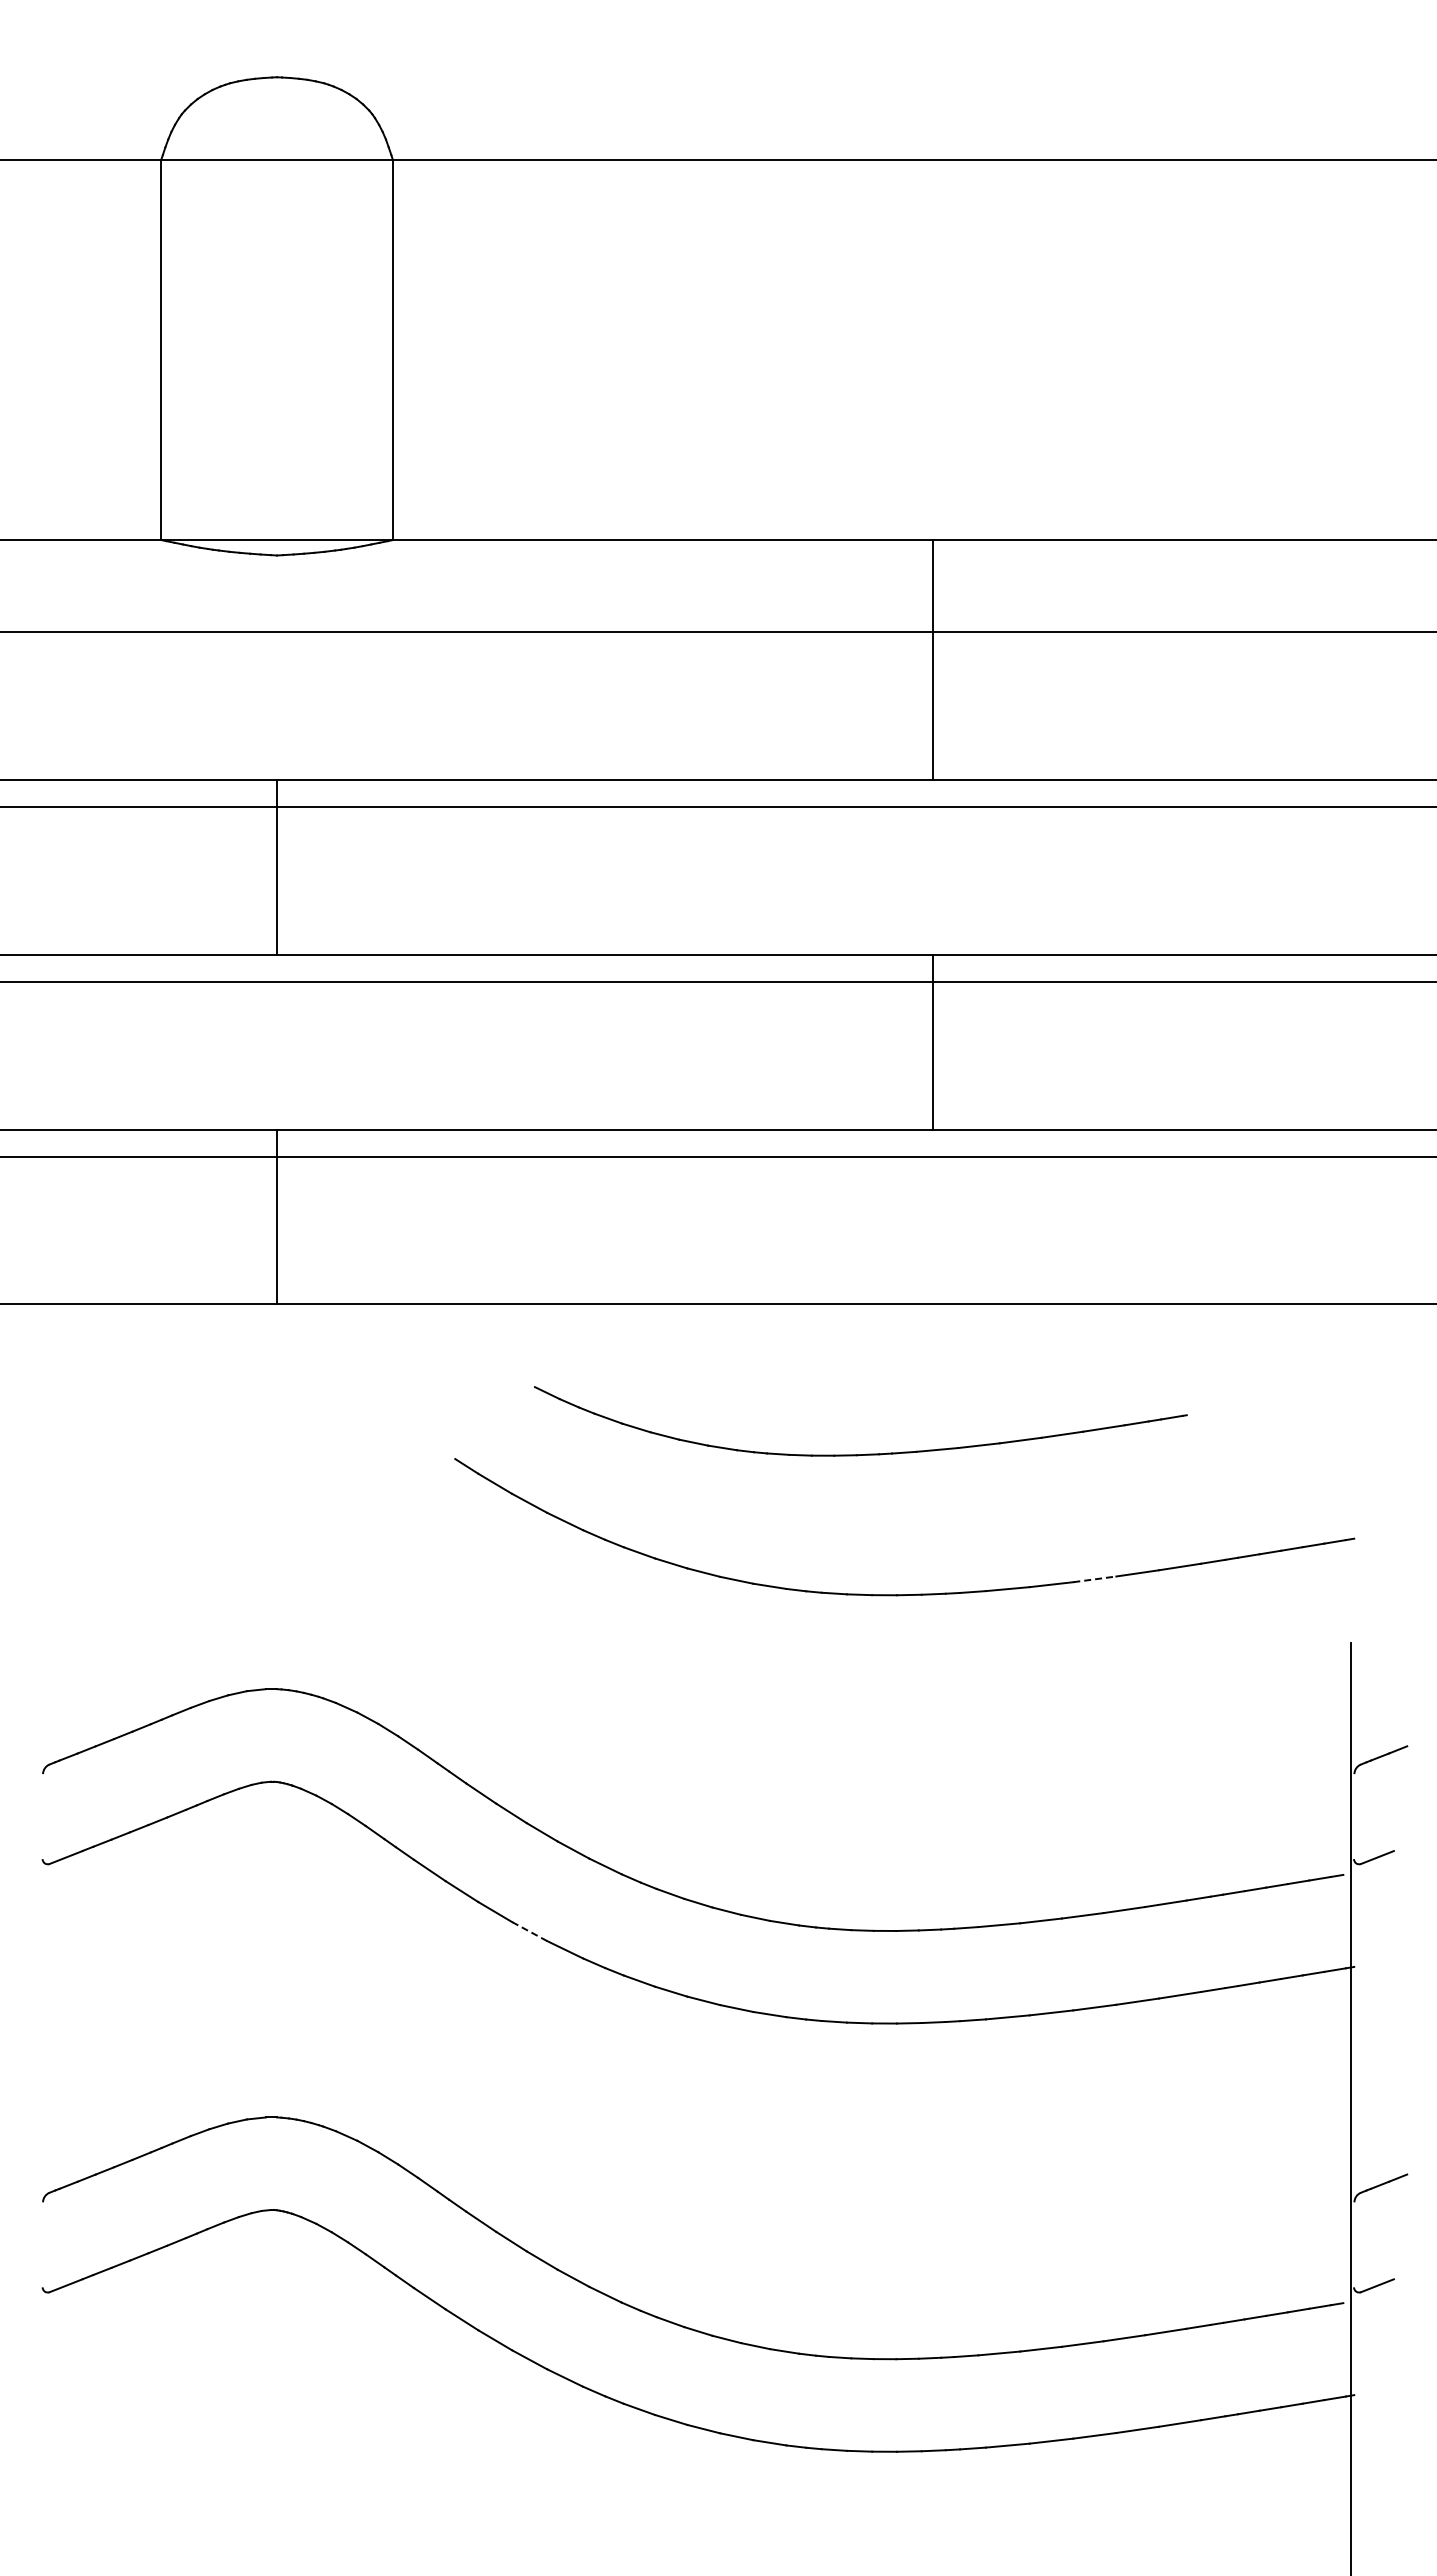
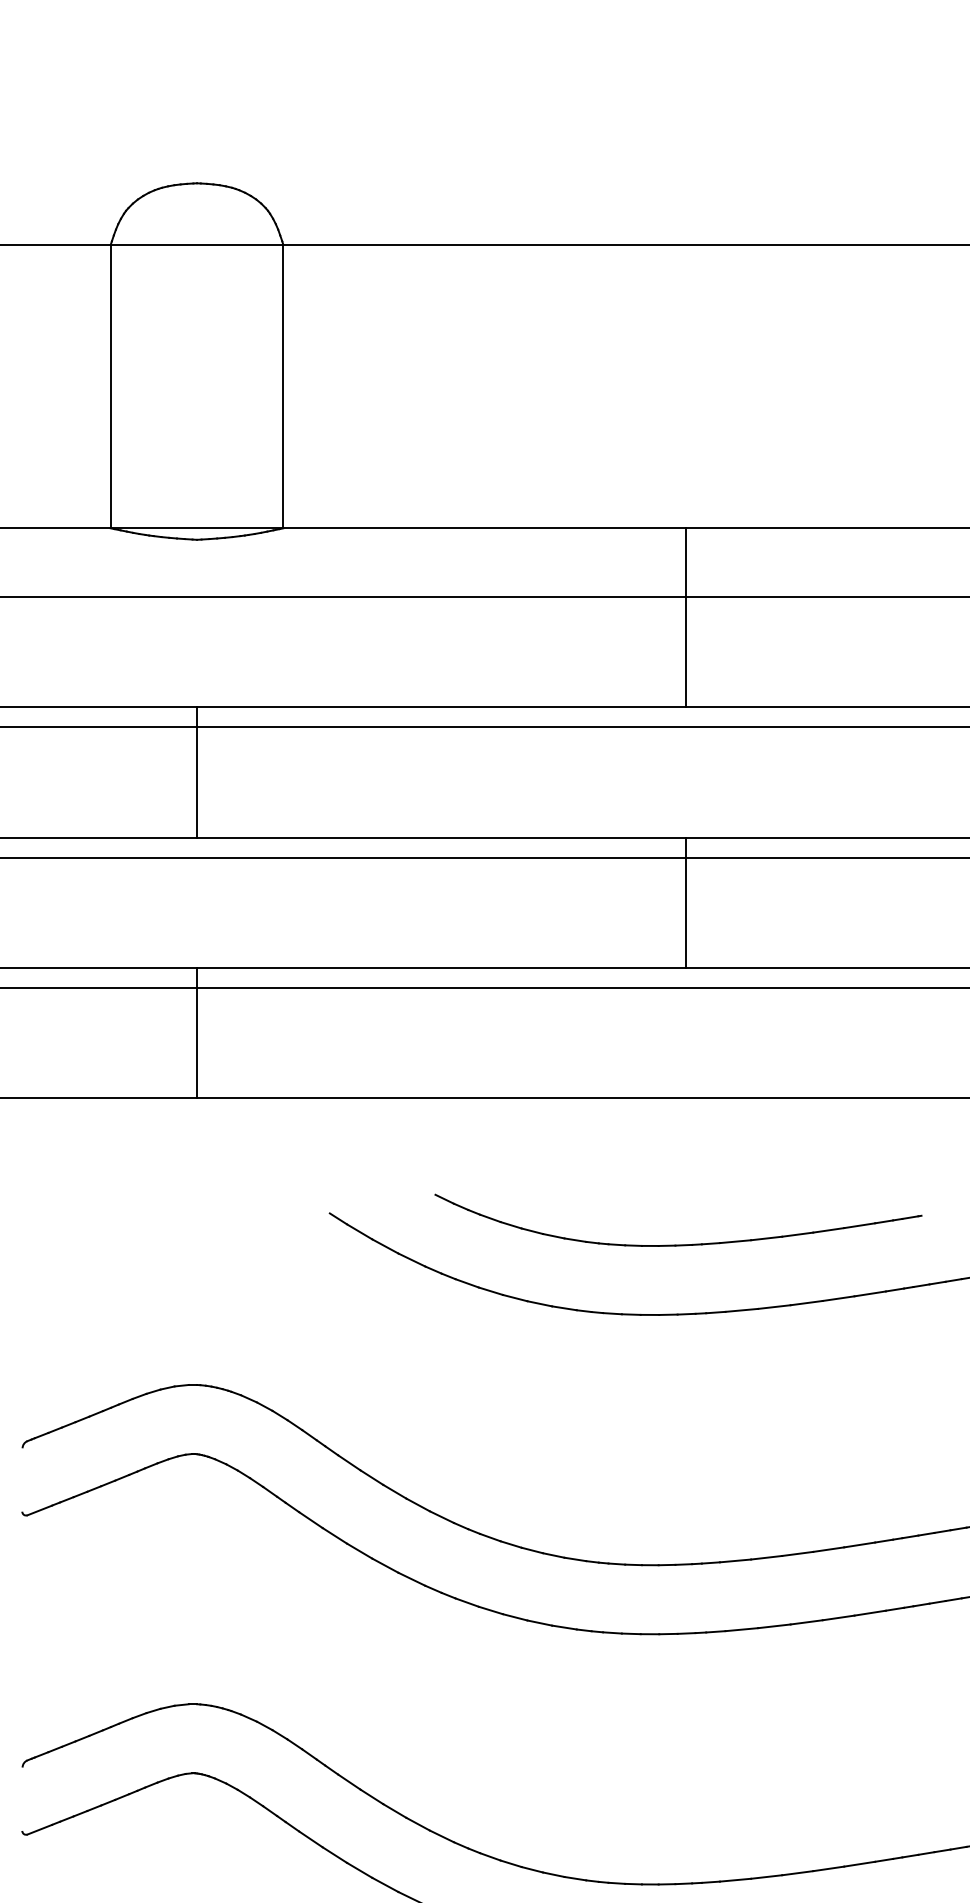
part: (866, 1453) -> (682, 1244), moved
line: (1094, 1579) -> (806, 1303), dashed -> solid
line: (529, 1931) -> (385, 1565), dashed -> solid

